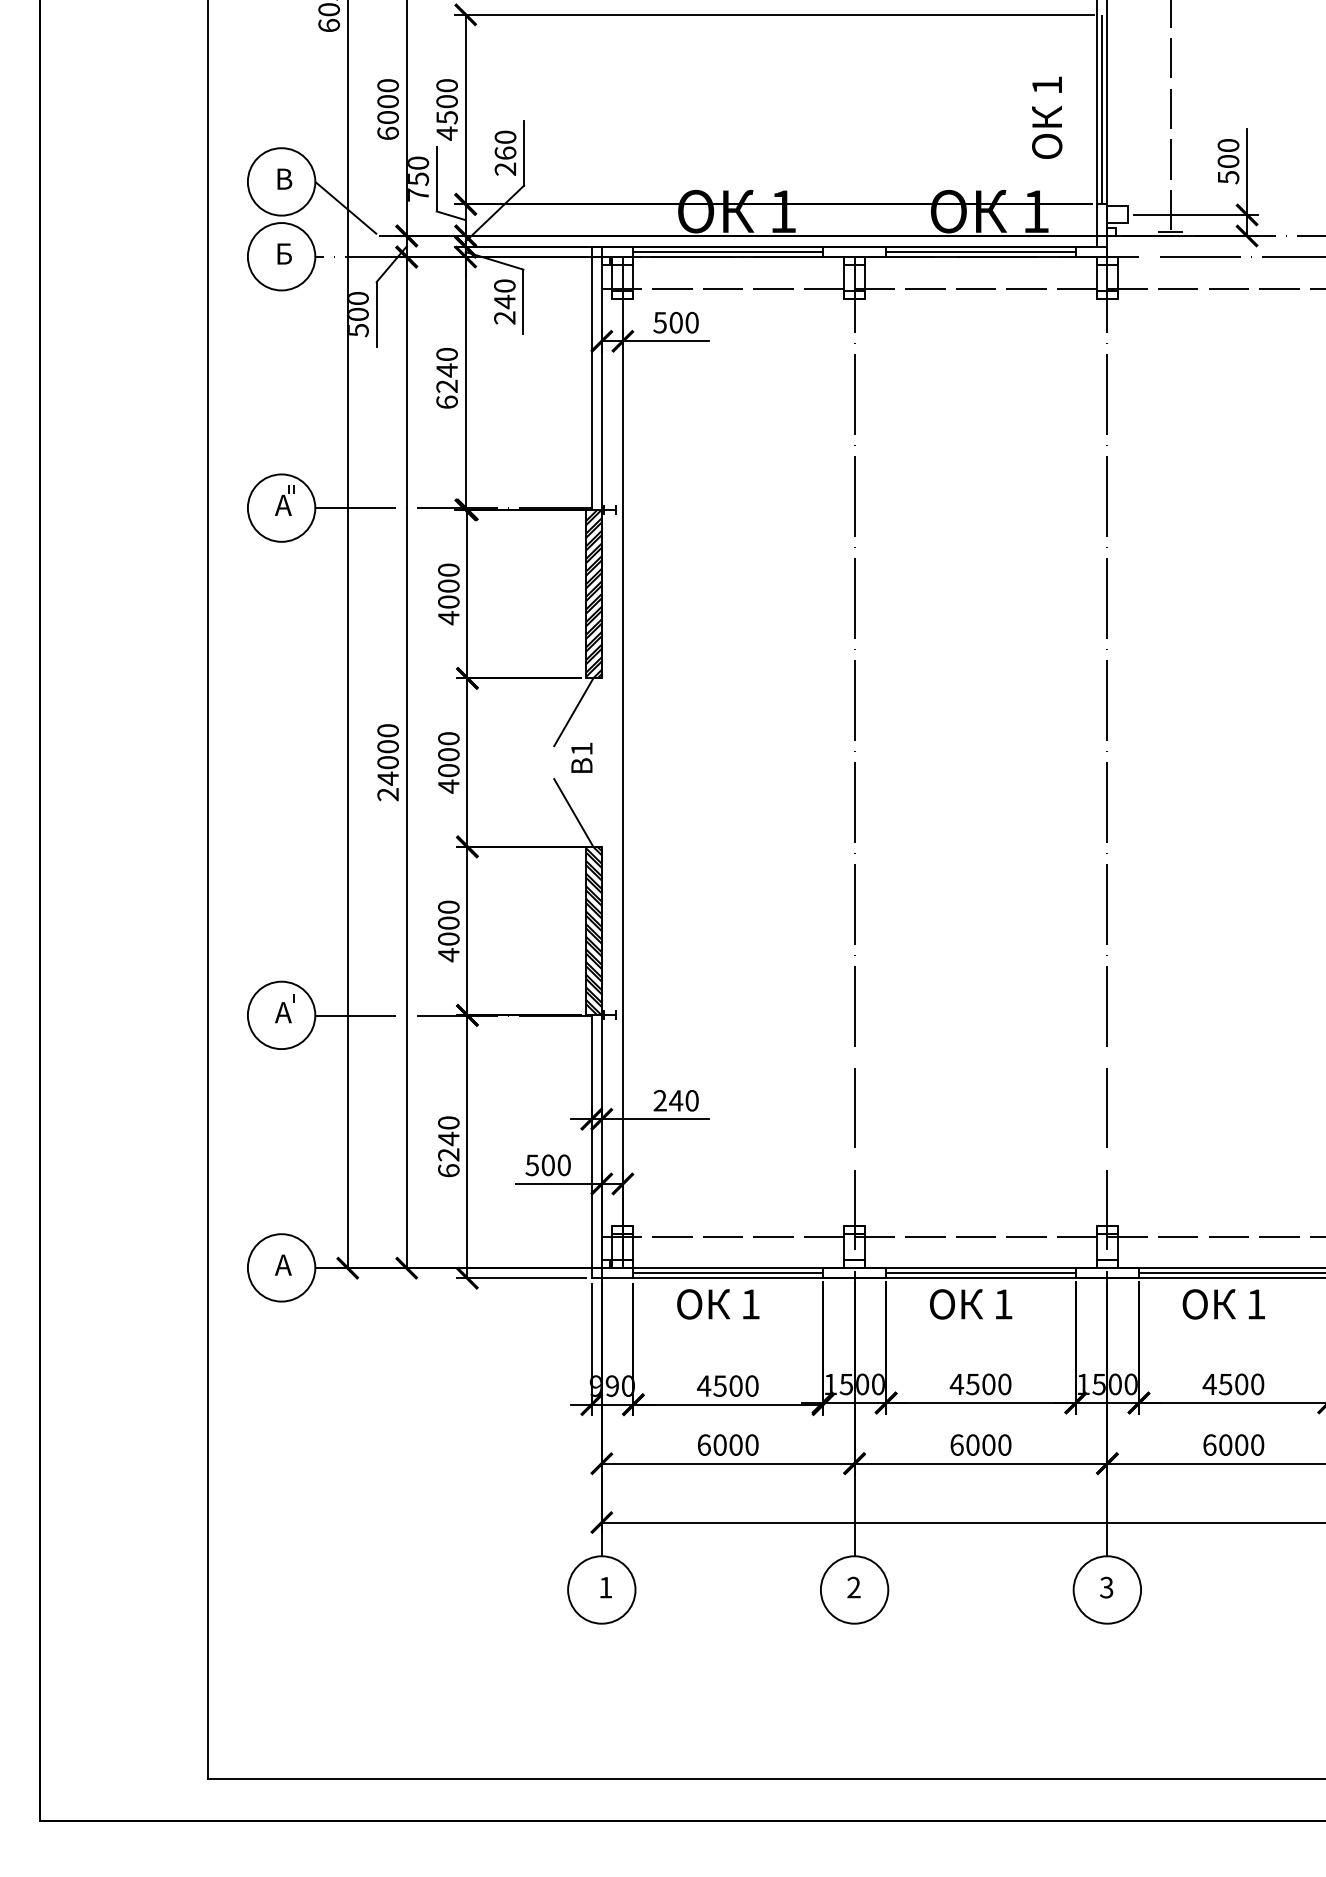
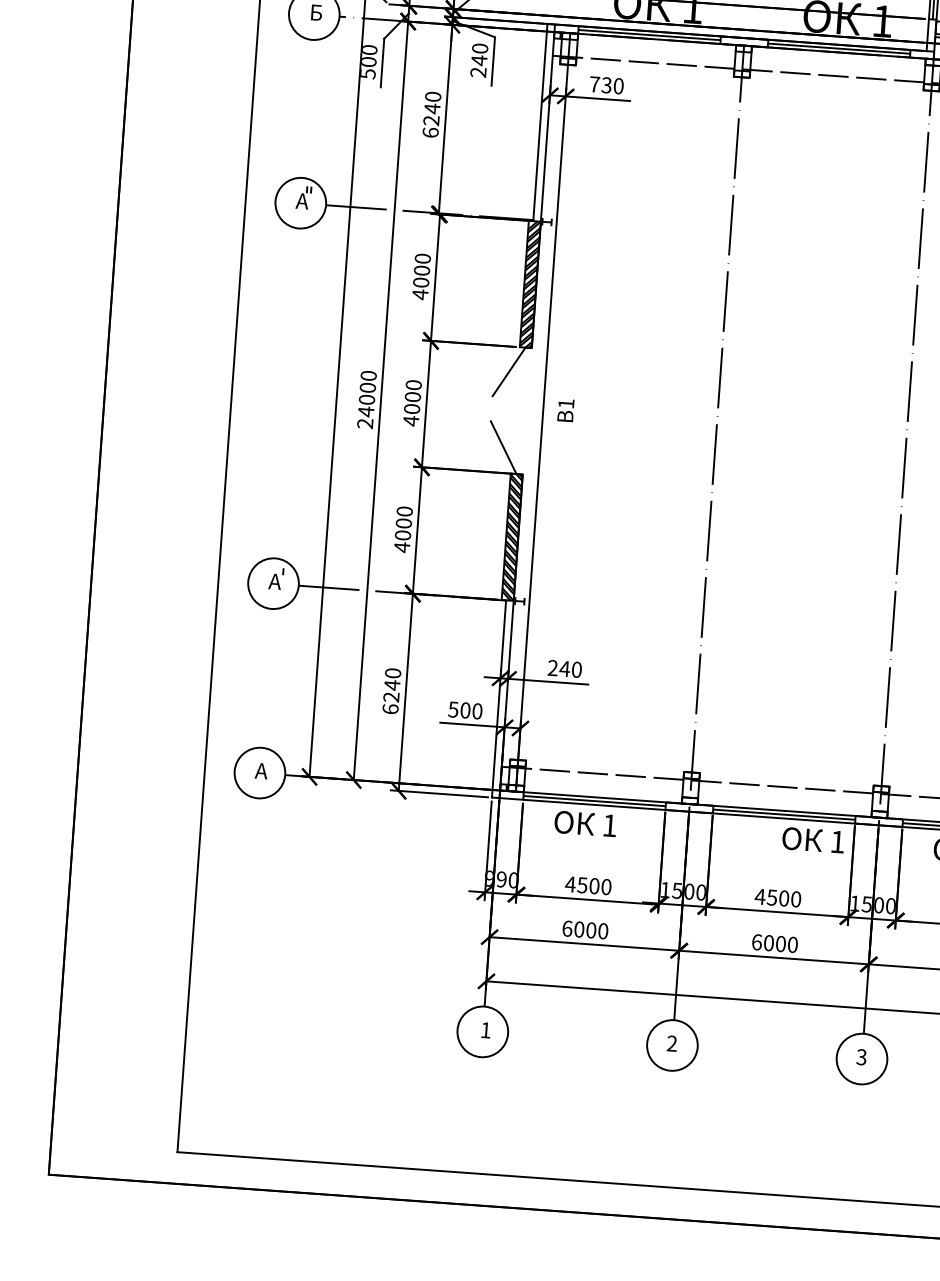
text: (667, 322) -> (600, 84), 500 -> 730
text: (581, 757) -> (565, 410), moved
text: (971, 1304) -> (813, 840), moved

